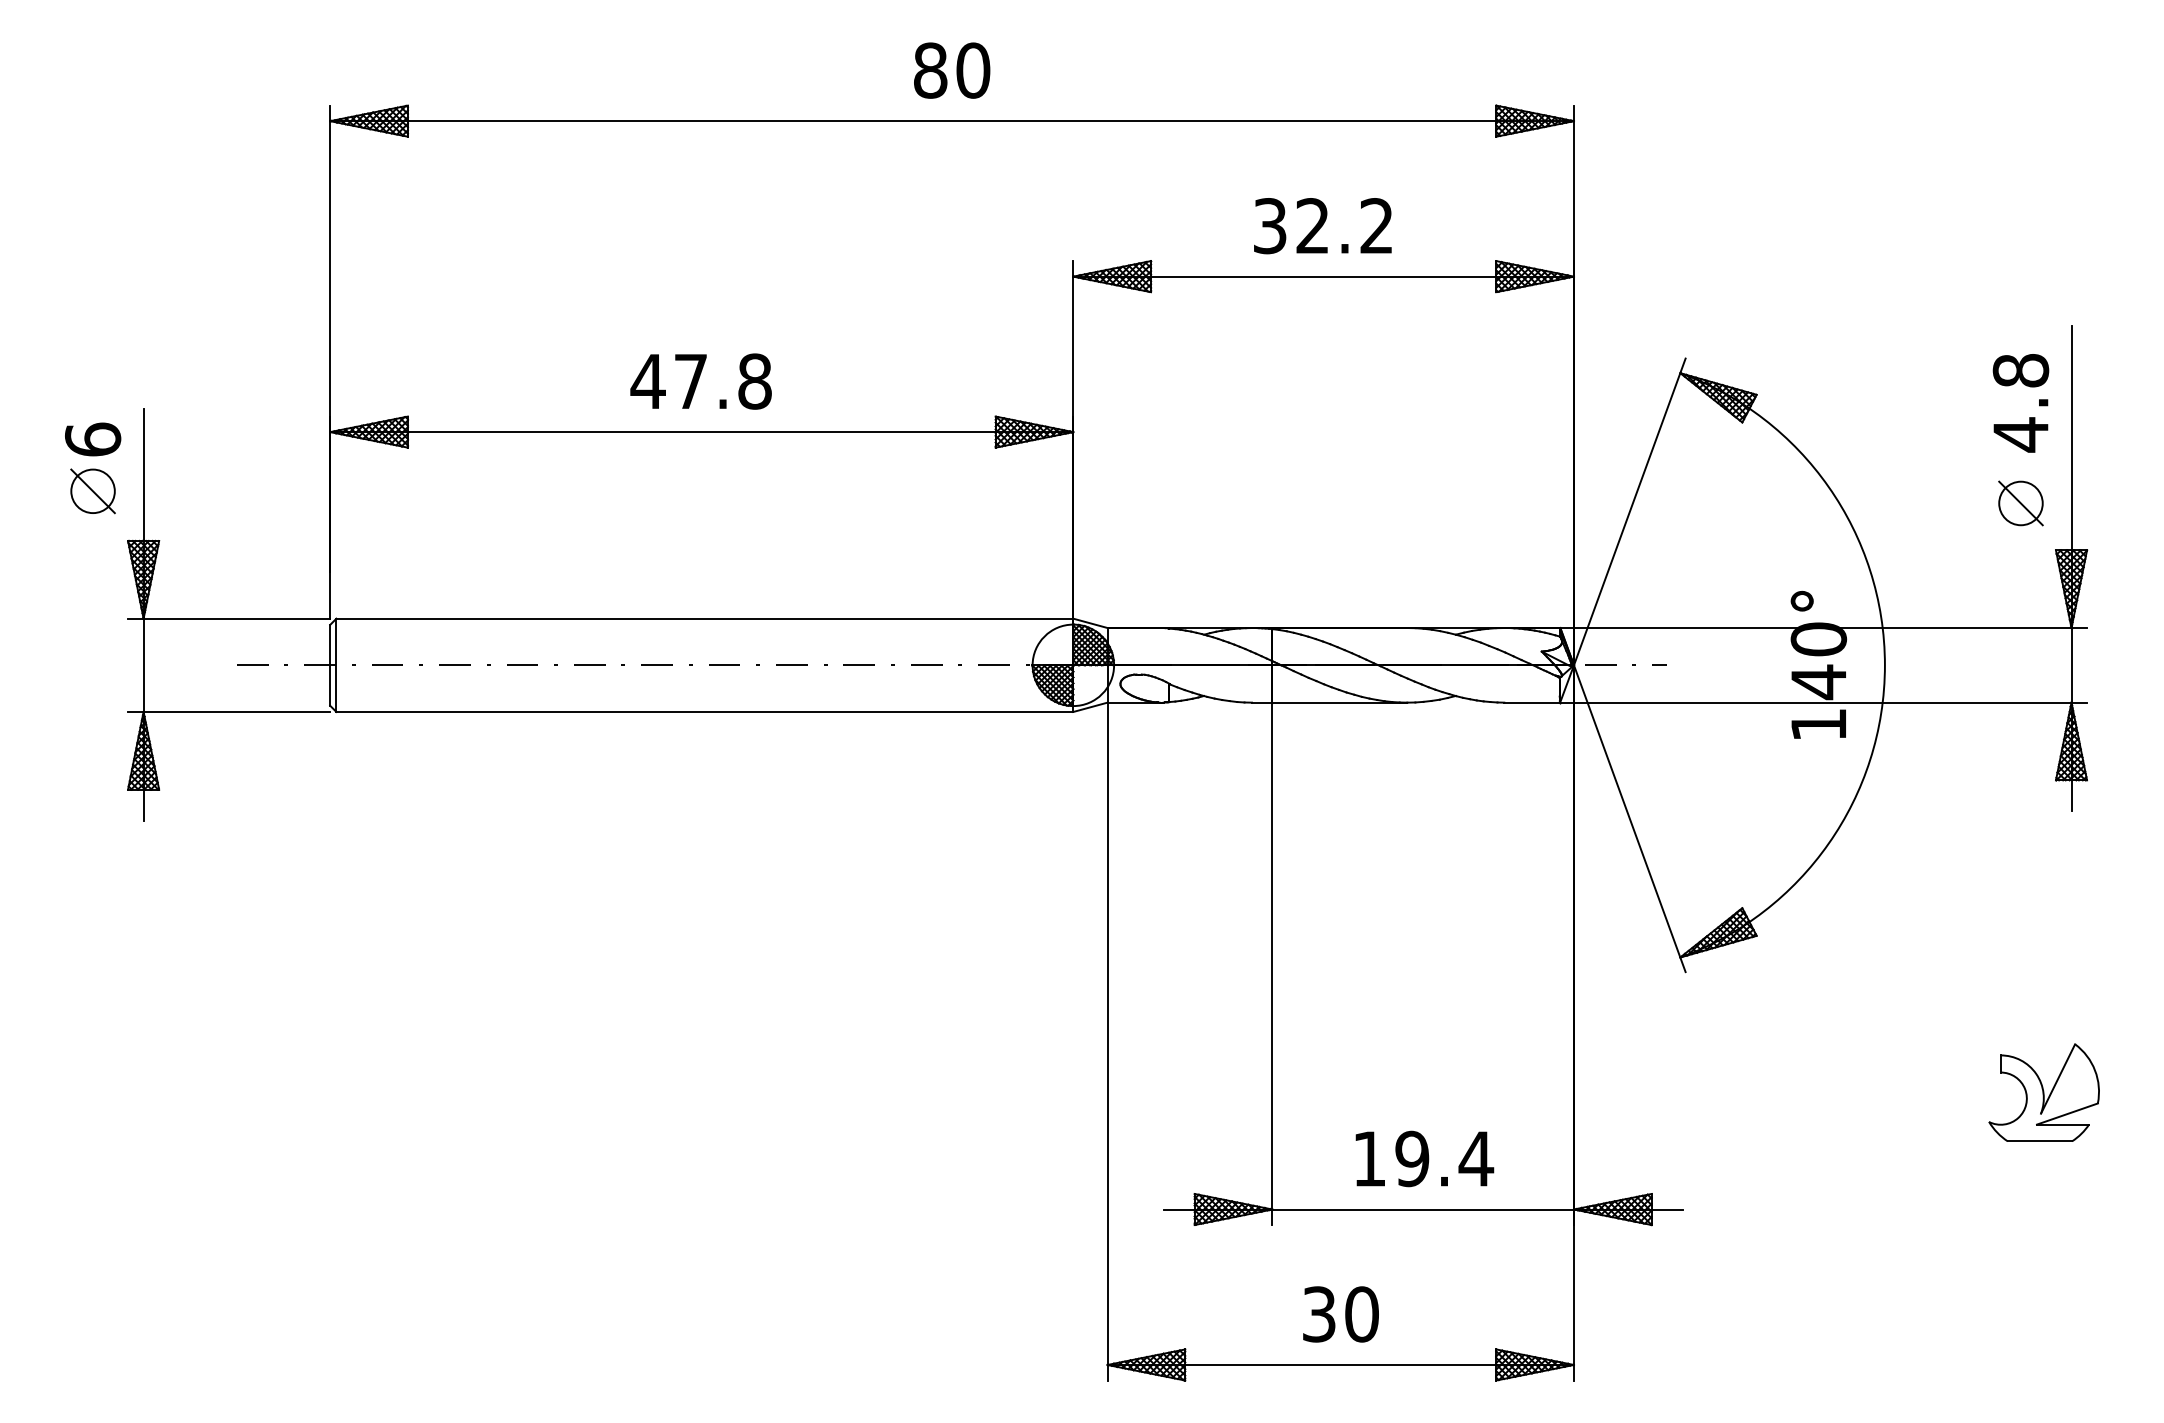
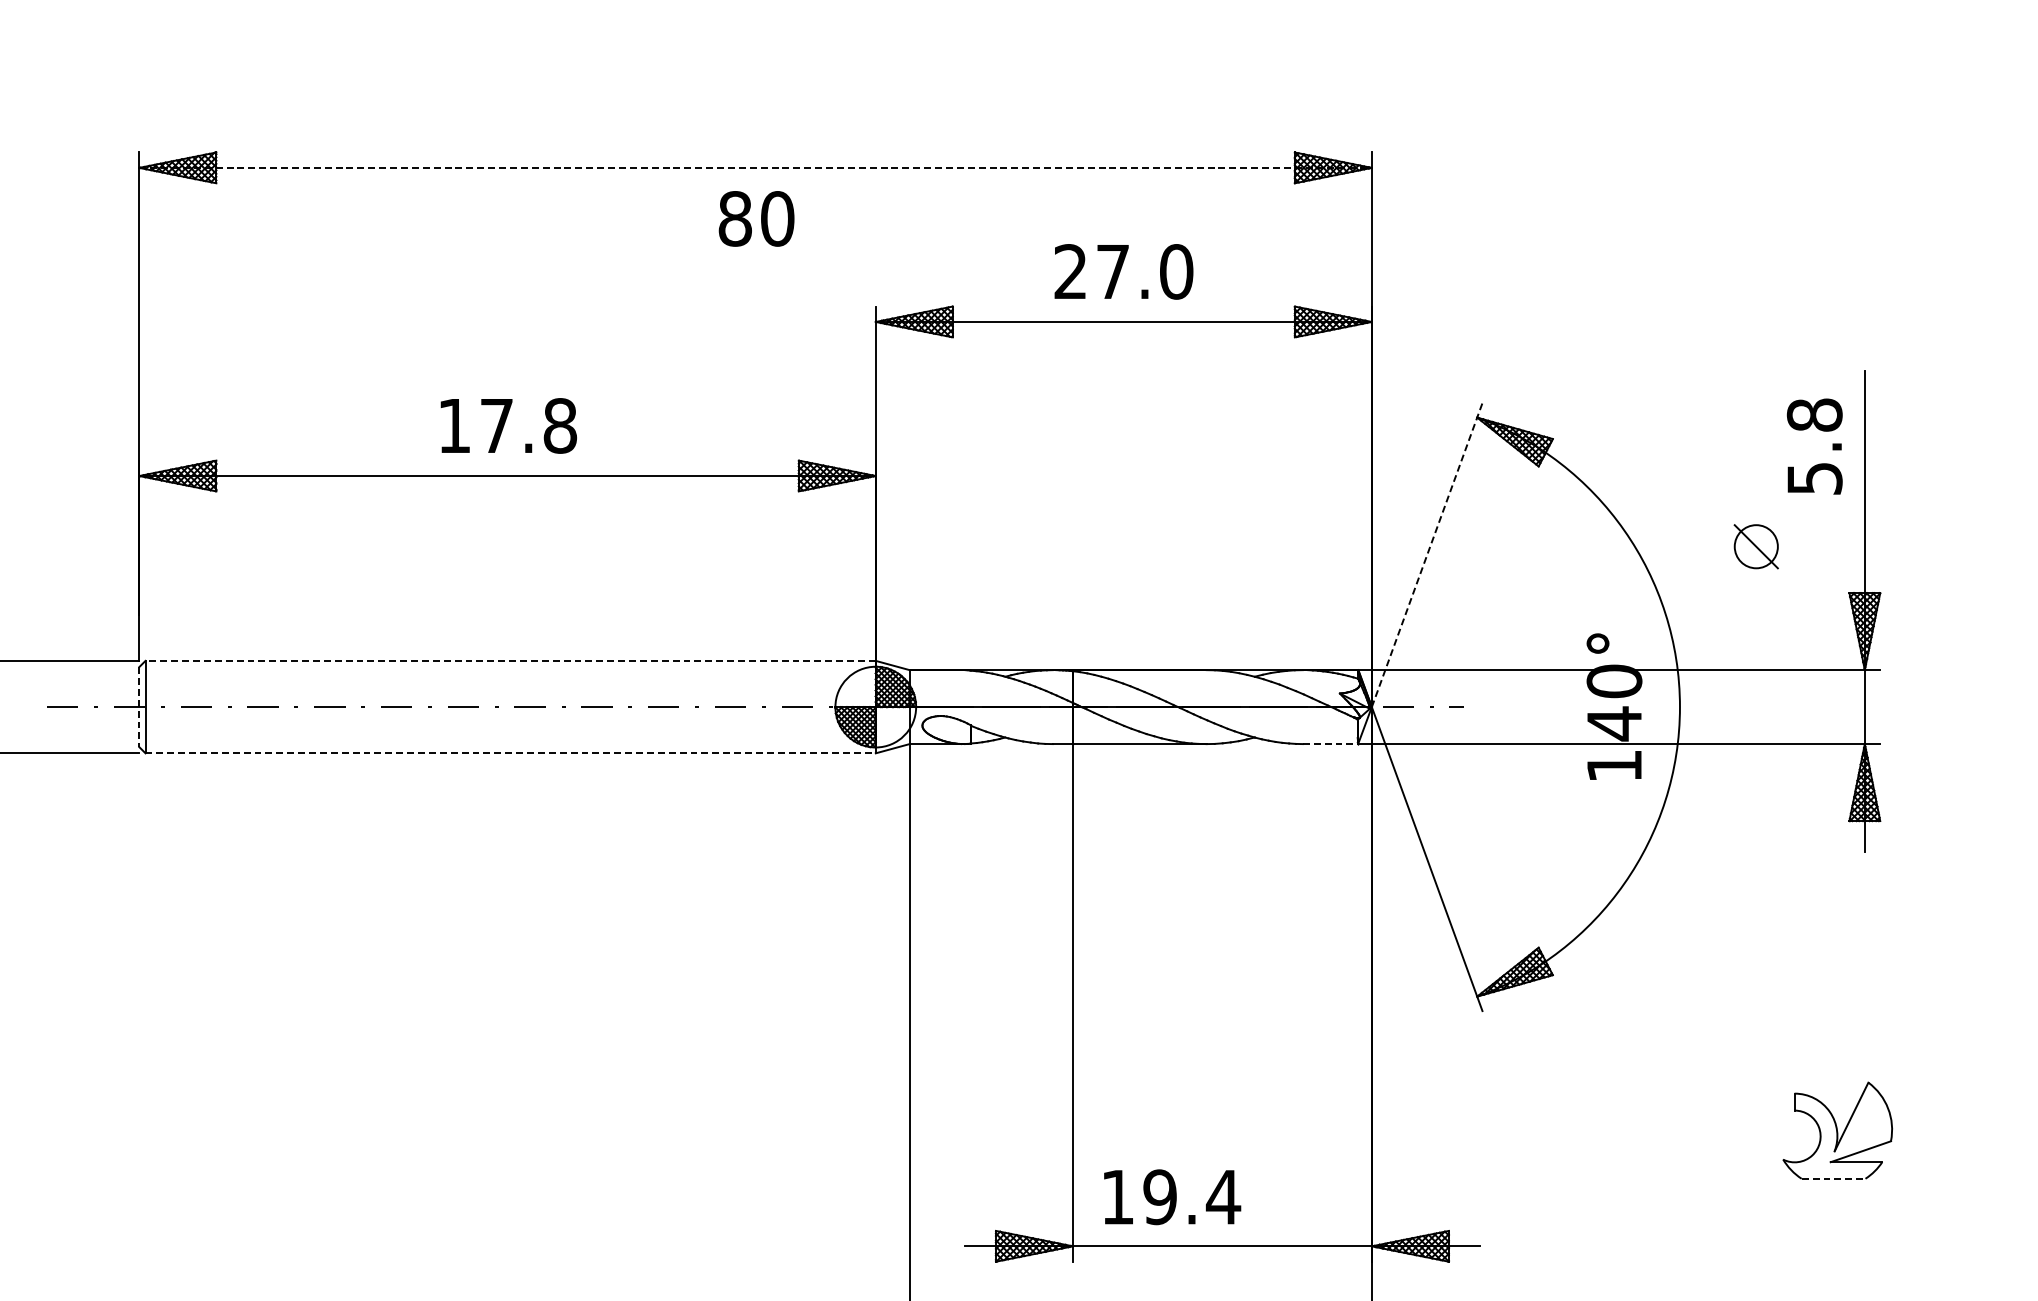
text: (952, 70) -> (757, 218), moved
line: (952, 121) -> (756, 168), solid -> dashed
text: (1323, 226) -> (1123, 272), 32.2 -> 27.0
text: (647, 381) -> (453, 425), 47.8 -> 17.8
text: (2021, 434) -> (1815, 478), 4.8 -> 5.8
part: (2020, 503) -> (1755, 546), moved
line: (1629, 511) -> (1426, 554), solid -> dashed
line: (704, 618) -> (510, 660), solid -> dashed
line: (330, 665) -> (139, 707), solid -> dashed
line: (1532, 702) -> (1330, 743), solid -> dashed
line: (705, 711) -> (511, 752), solid -> dashed
line: (2040, 1141) -> (1834, 1178), solid -> dashed
text: (1424, 1158) -> (1172, 1196), moved

